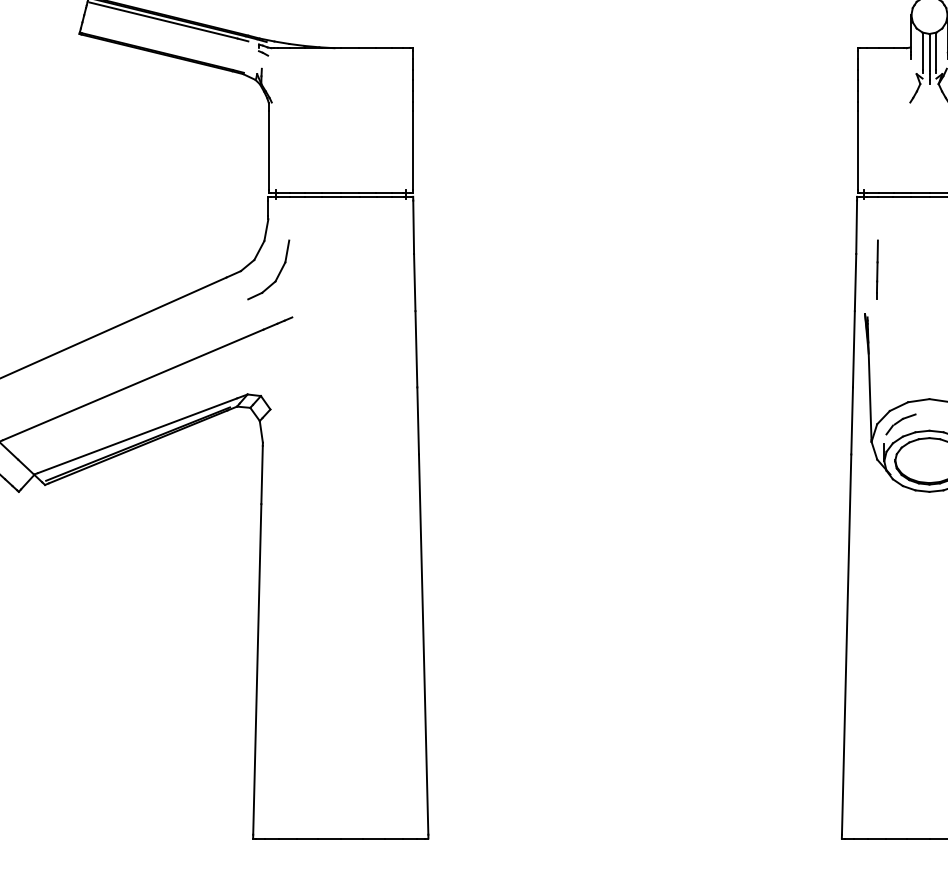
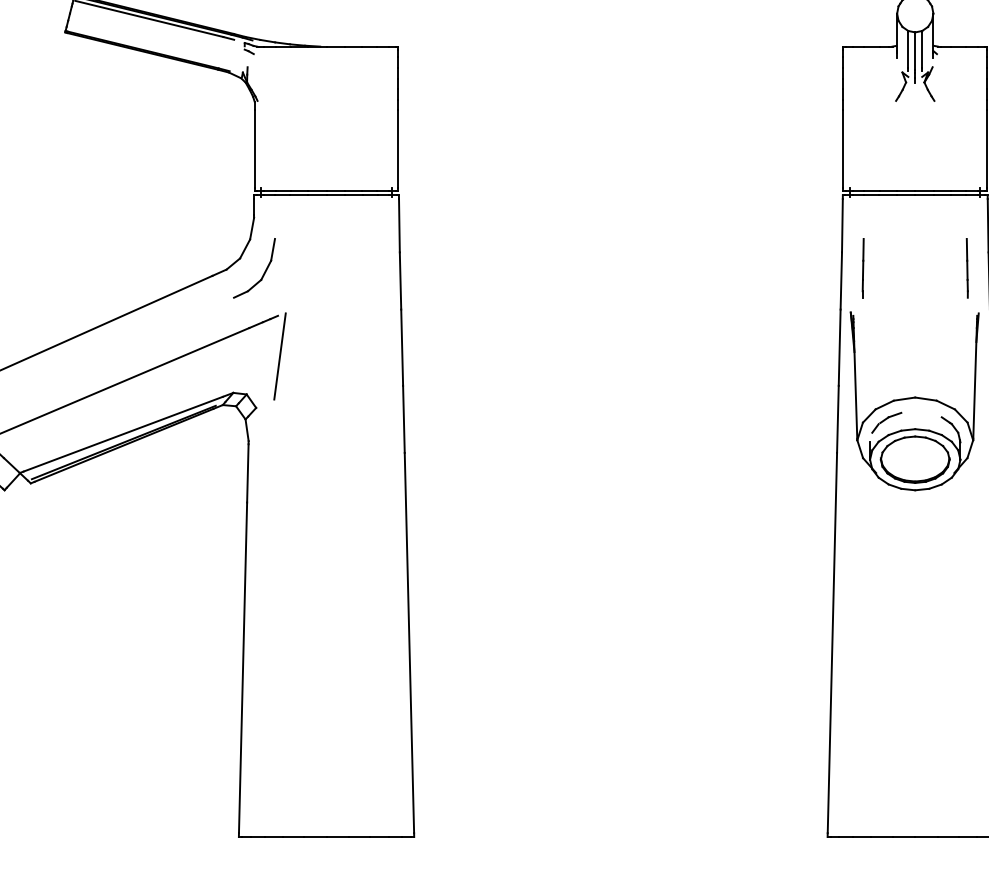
line: (293, 358) -> (279, 356), added

